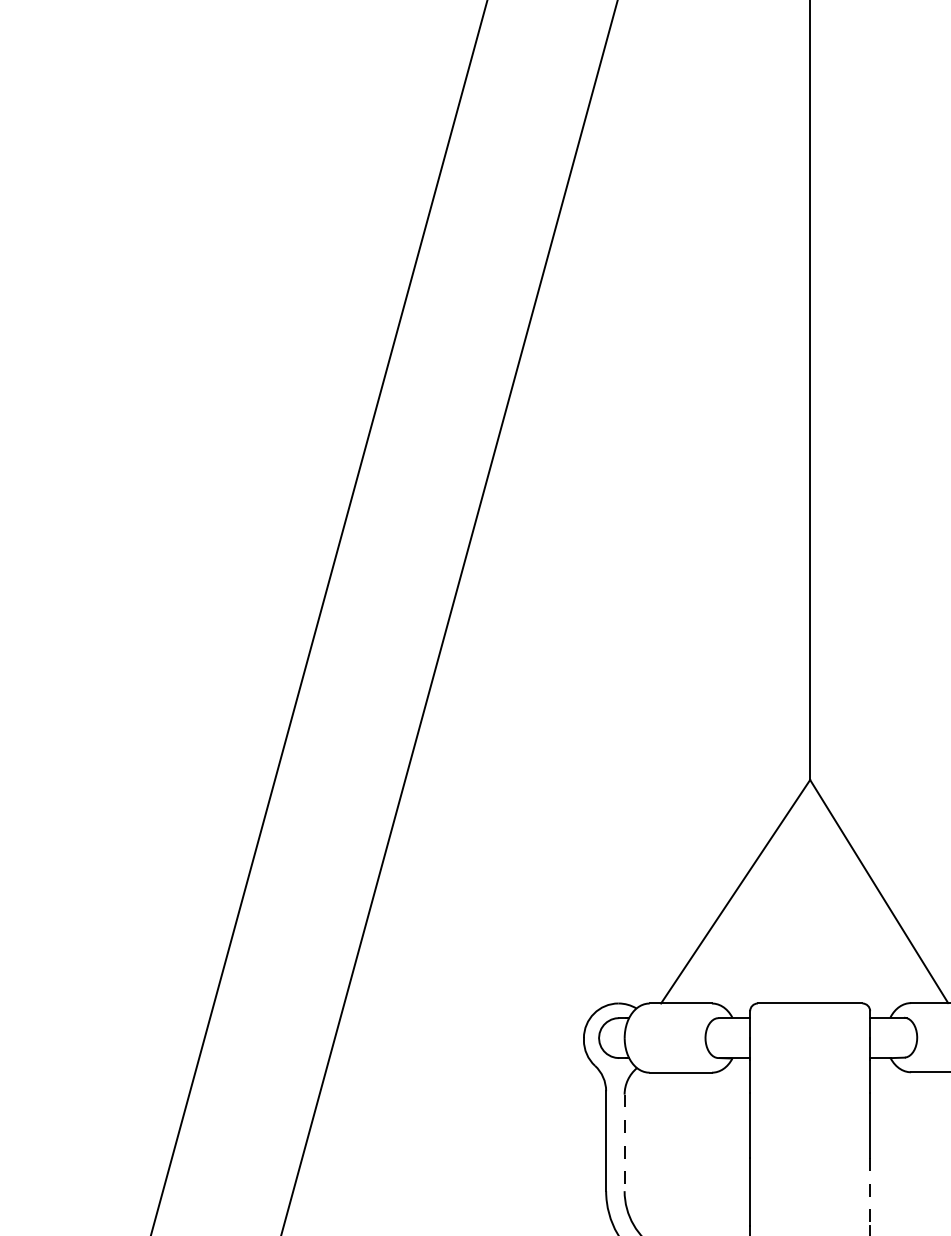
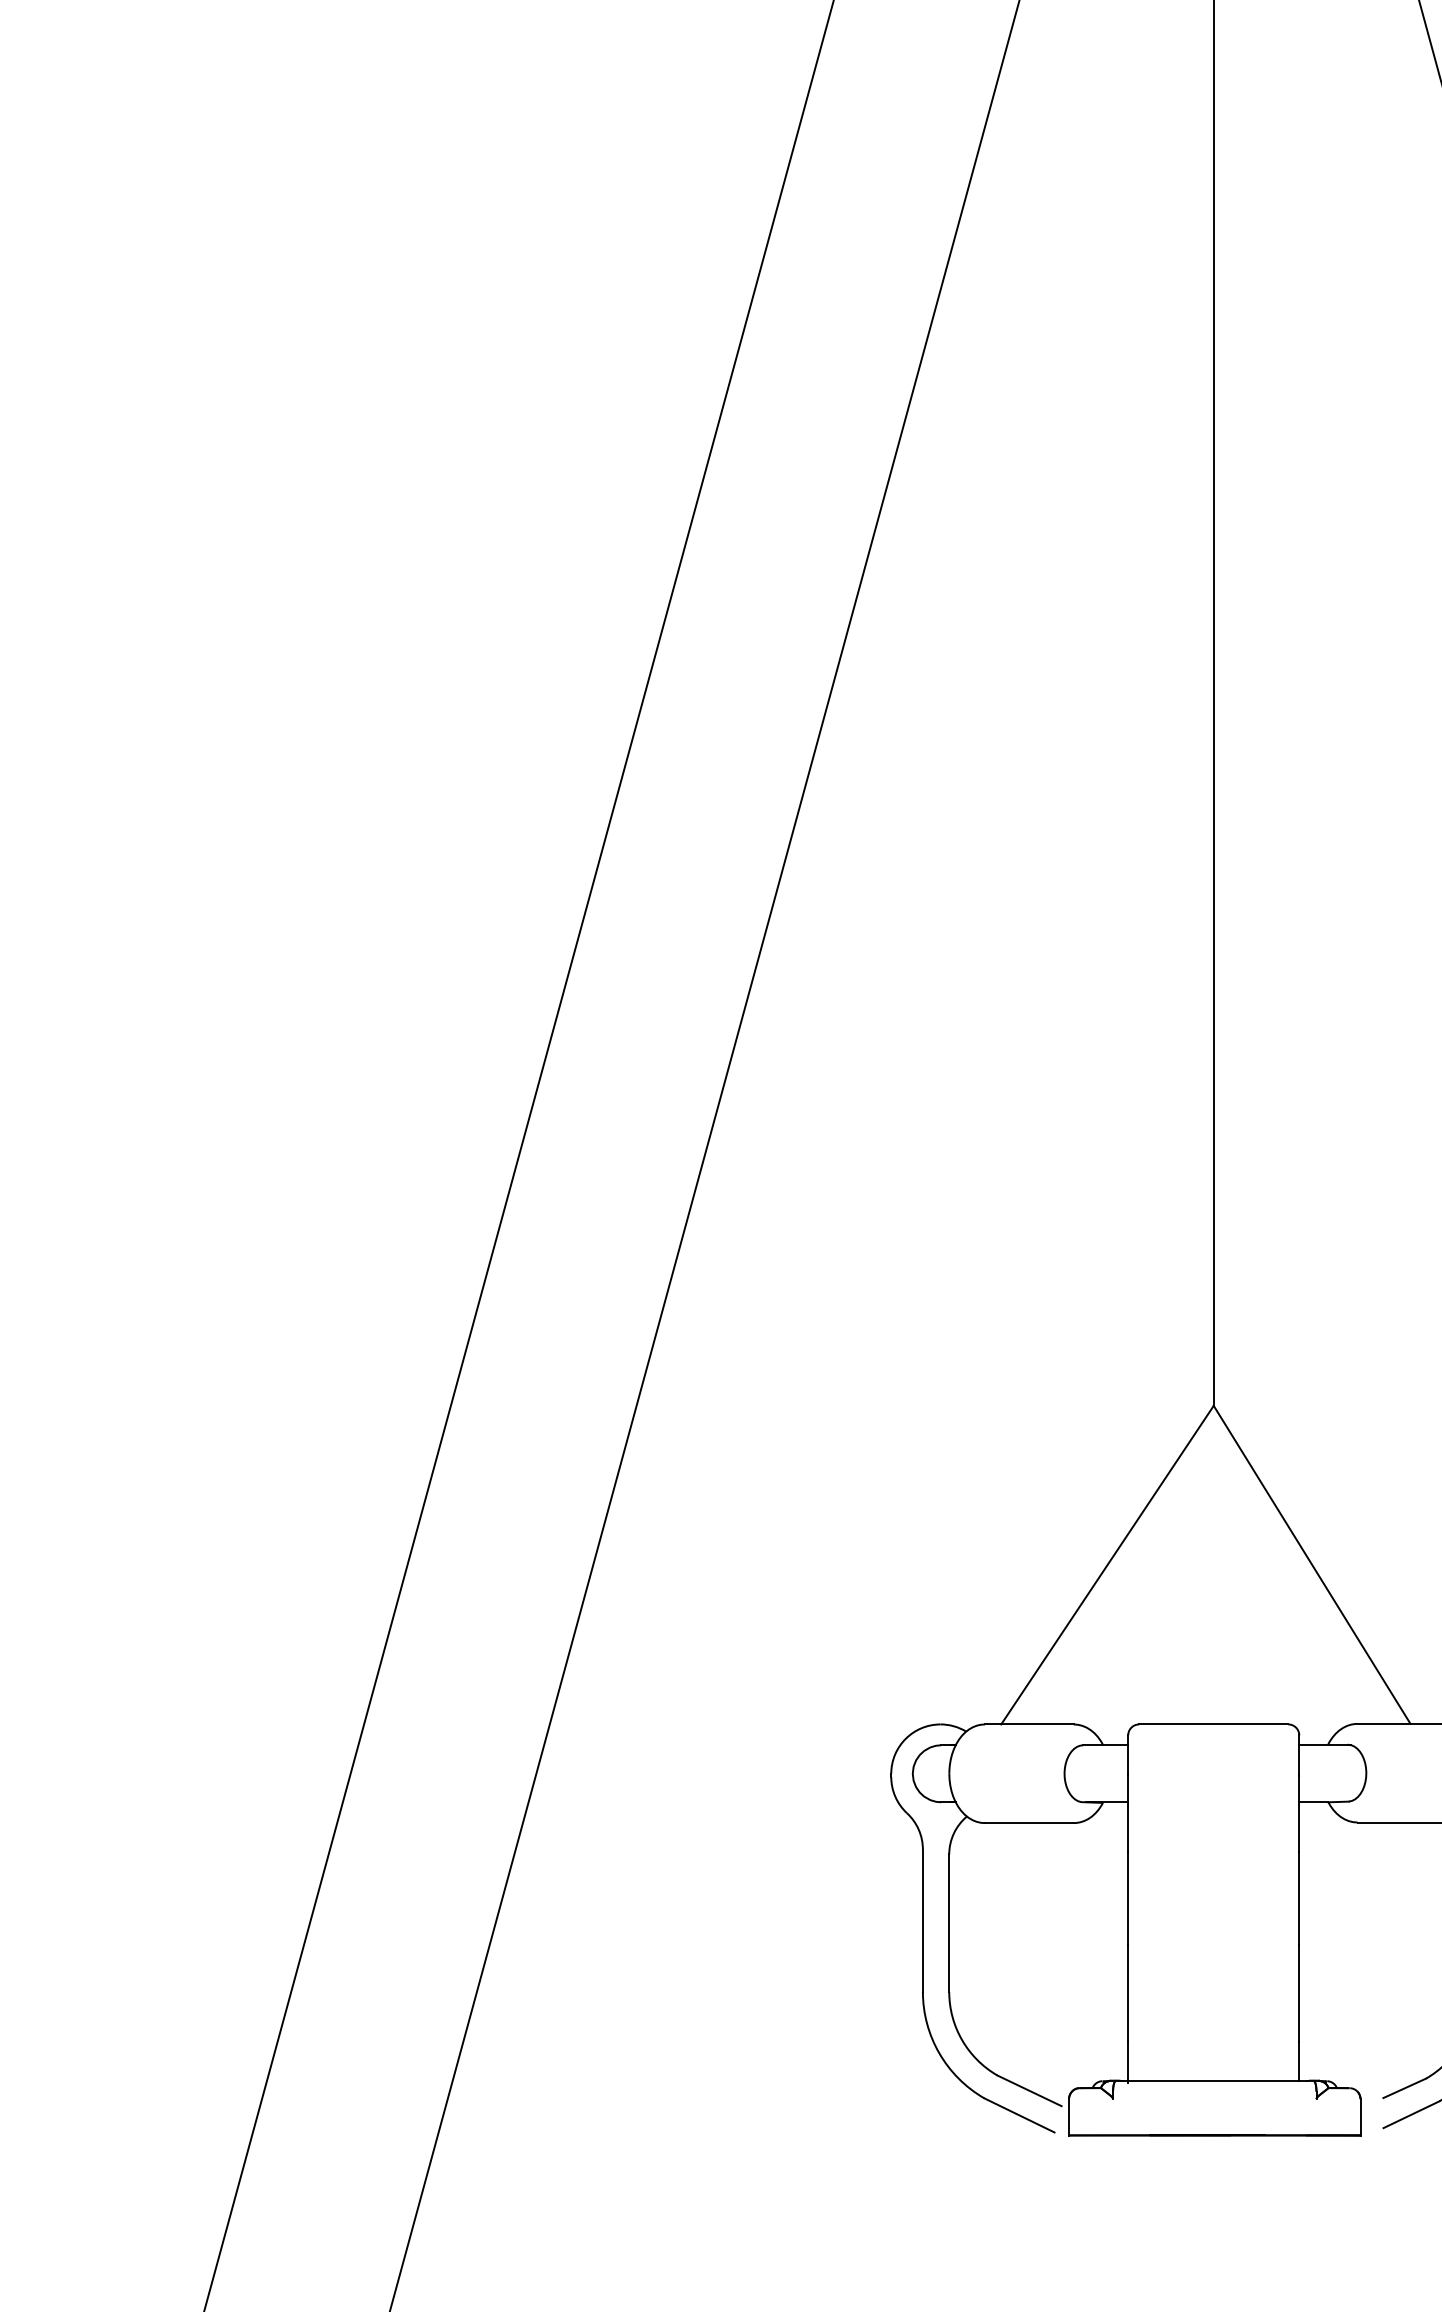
line: (624, 1143) -> (949, 1923), dashed -> solid
line: (870, 1192) -> (1299, 1993), dashed -> solid

